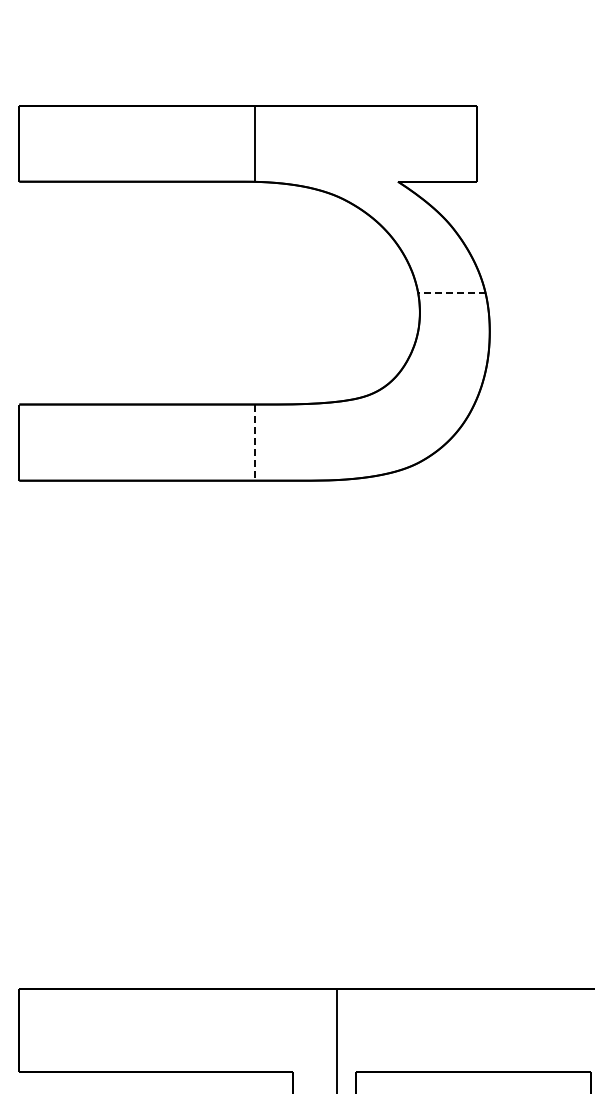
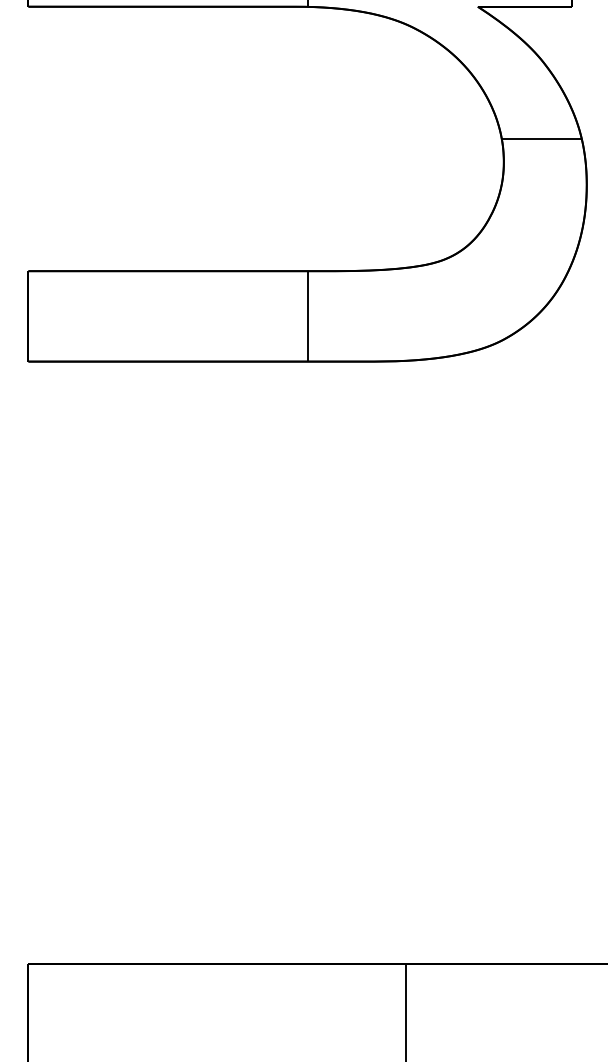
line: (451, 293) -> (541, 139), dashed -> solid
line: (254, 443) -> (307, 317), dashed -> solid

